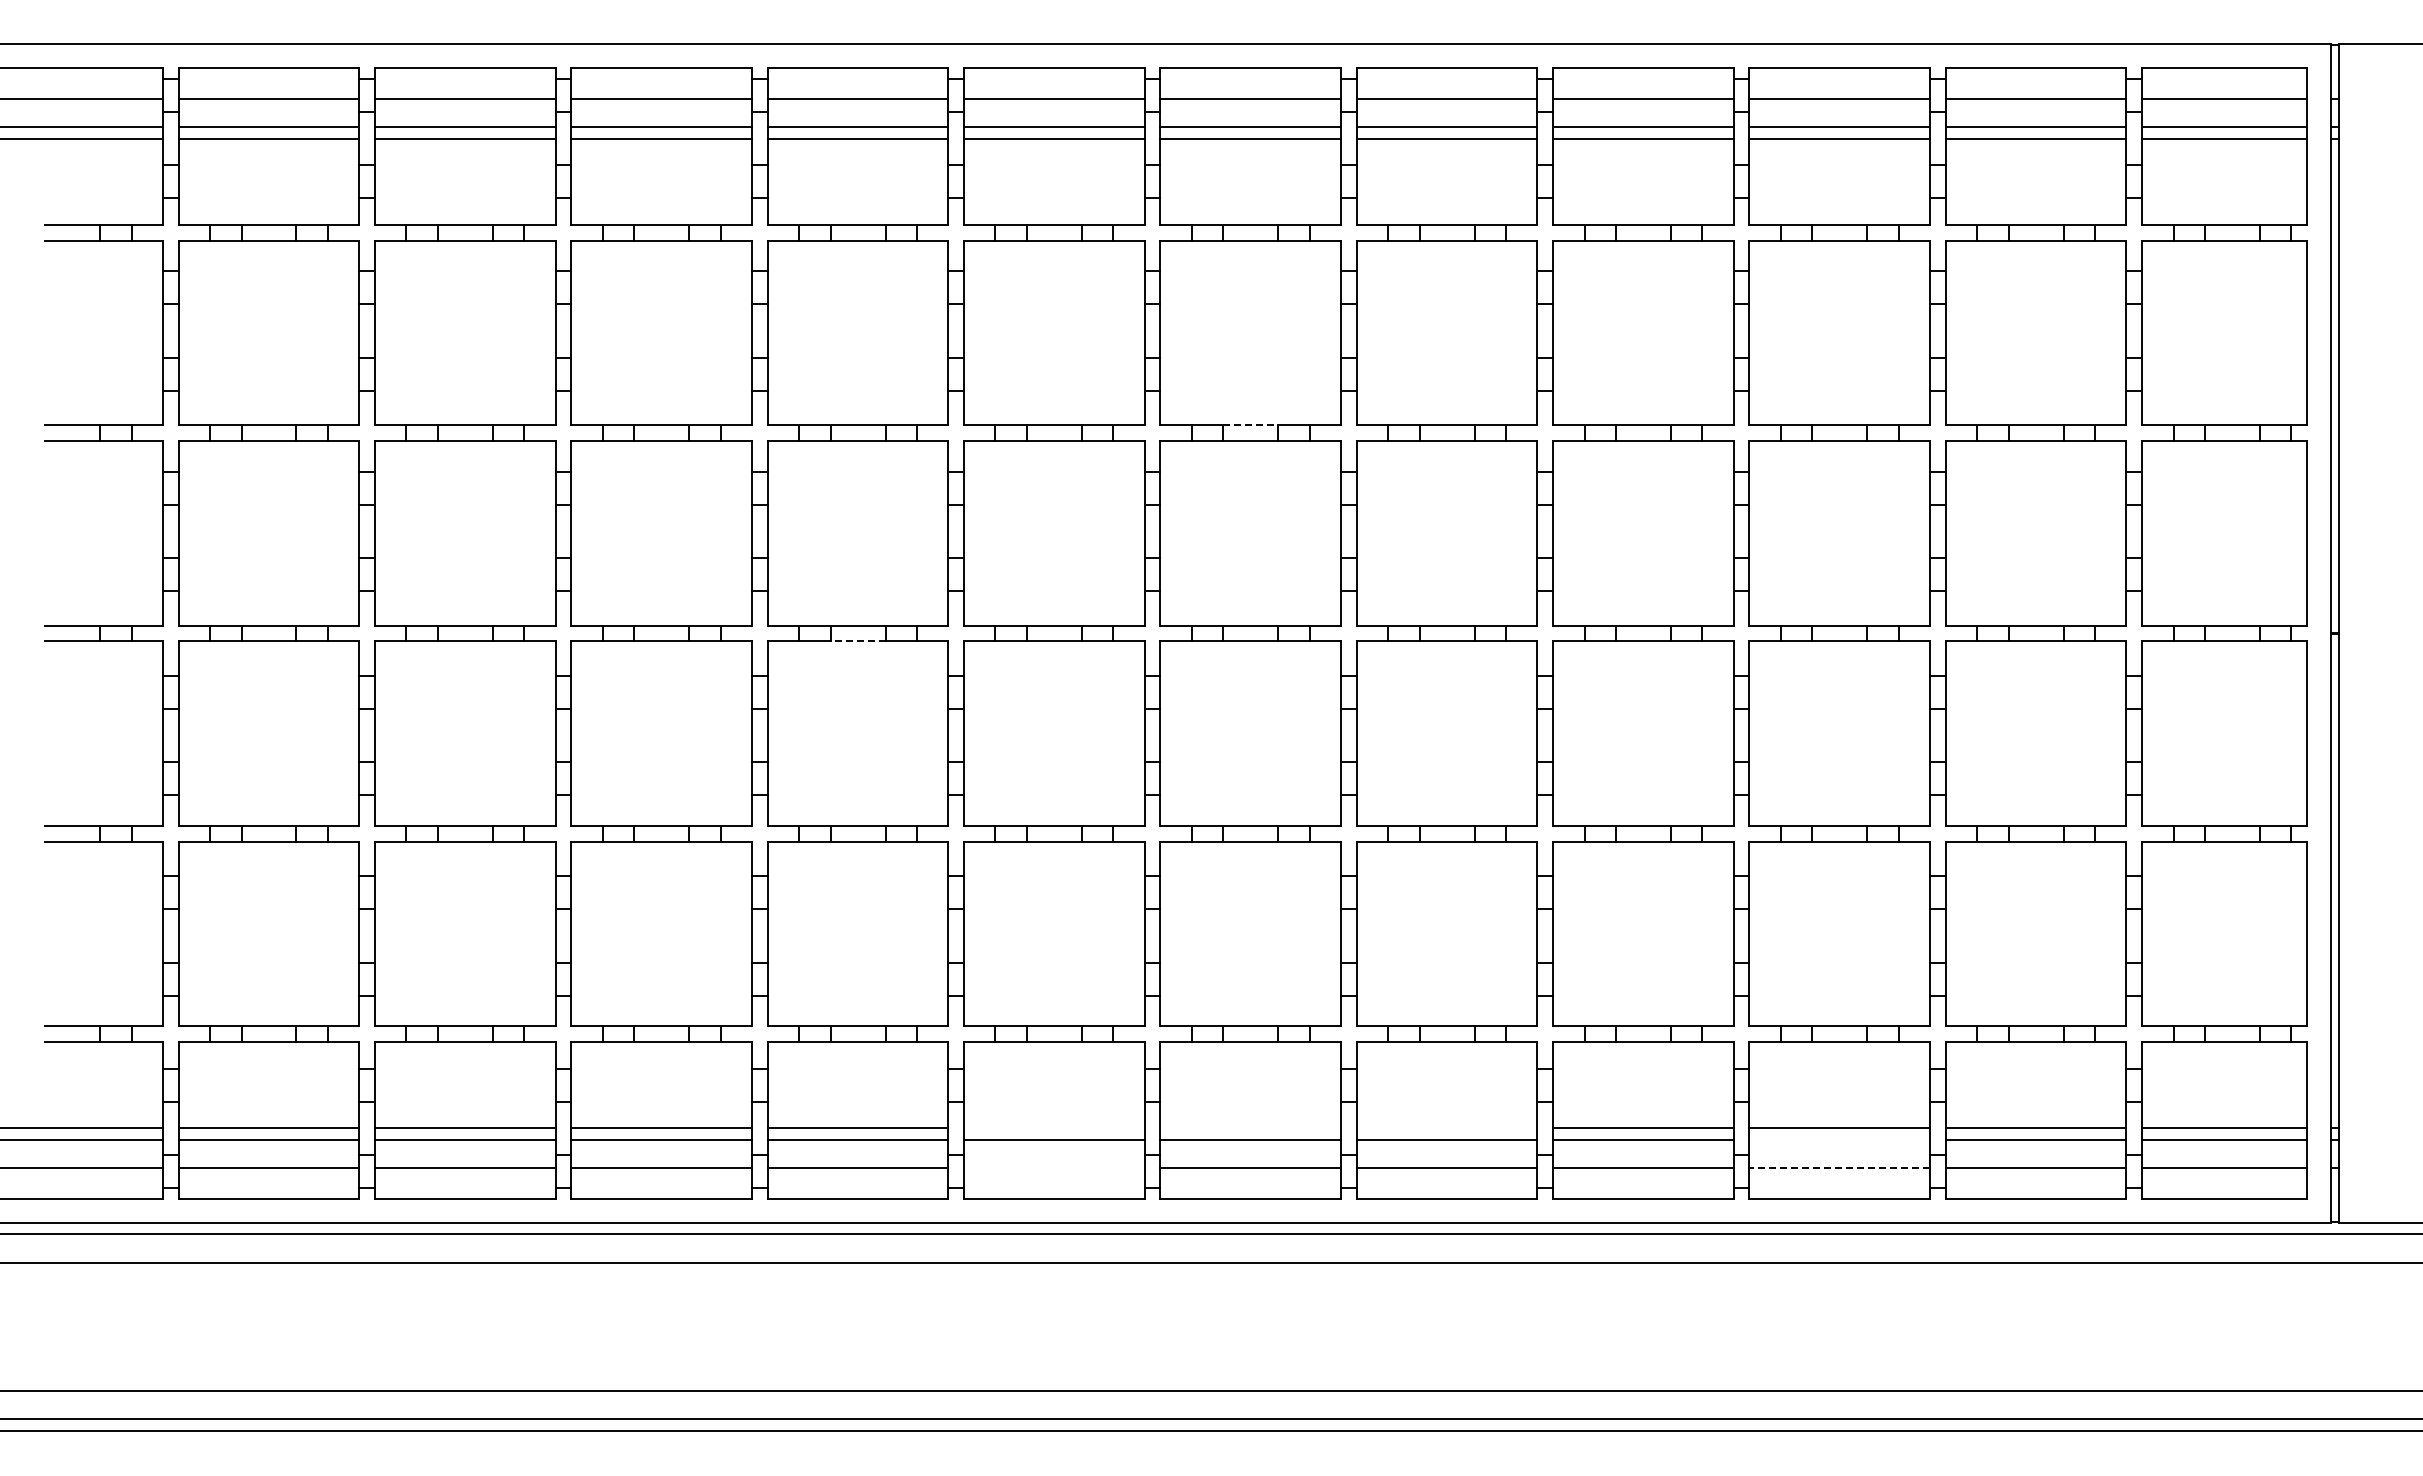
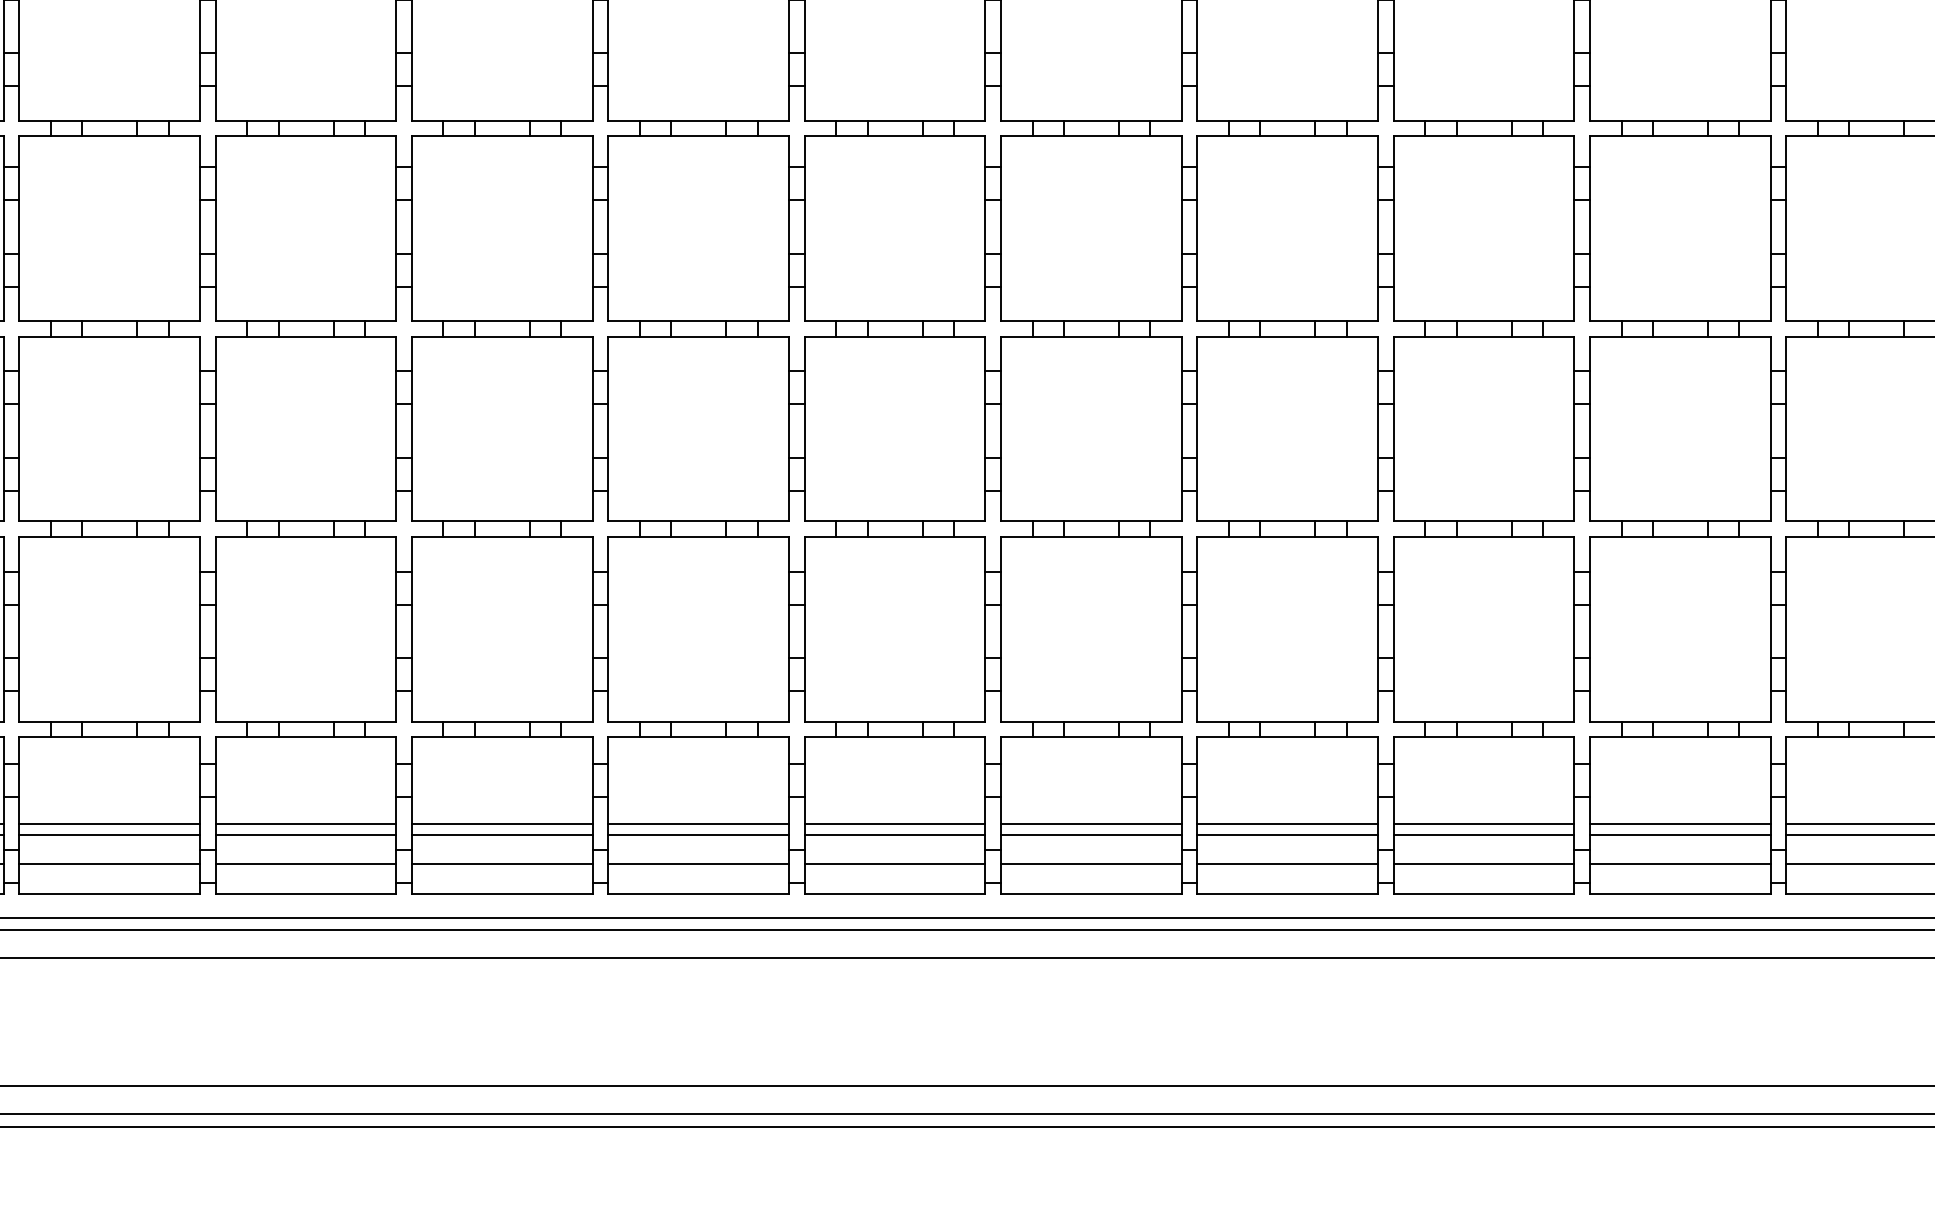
line: (1251, 425) -> (1092, 120), dashed -> solid
line: (857, 641) -> (698, 336), dashed -> solid
line: (1054, 1128) -> (895, 823), added
line: (1250, 1128) -> (1091, 823), added
line: (1446, 1128) -> (1287, 823), added
line: (1839, 1140) -> (1680, 835), added
line: (1054, 1168) -> (895, 863), added
line: (1839, 1168) -> (1680, 863), dashed -> solid

